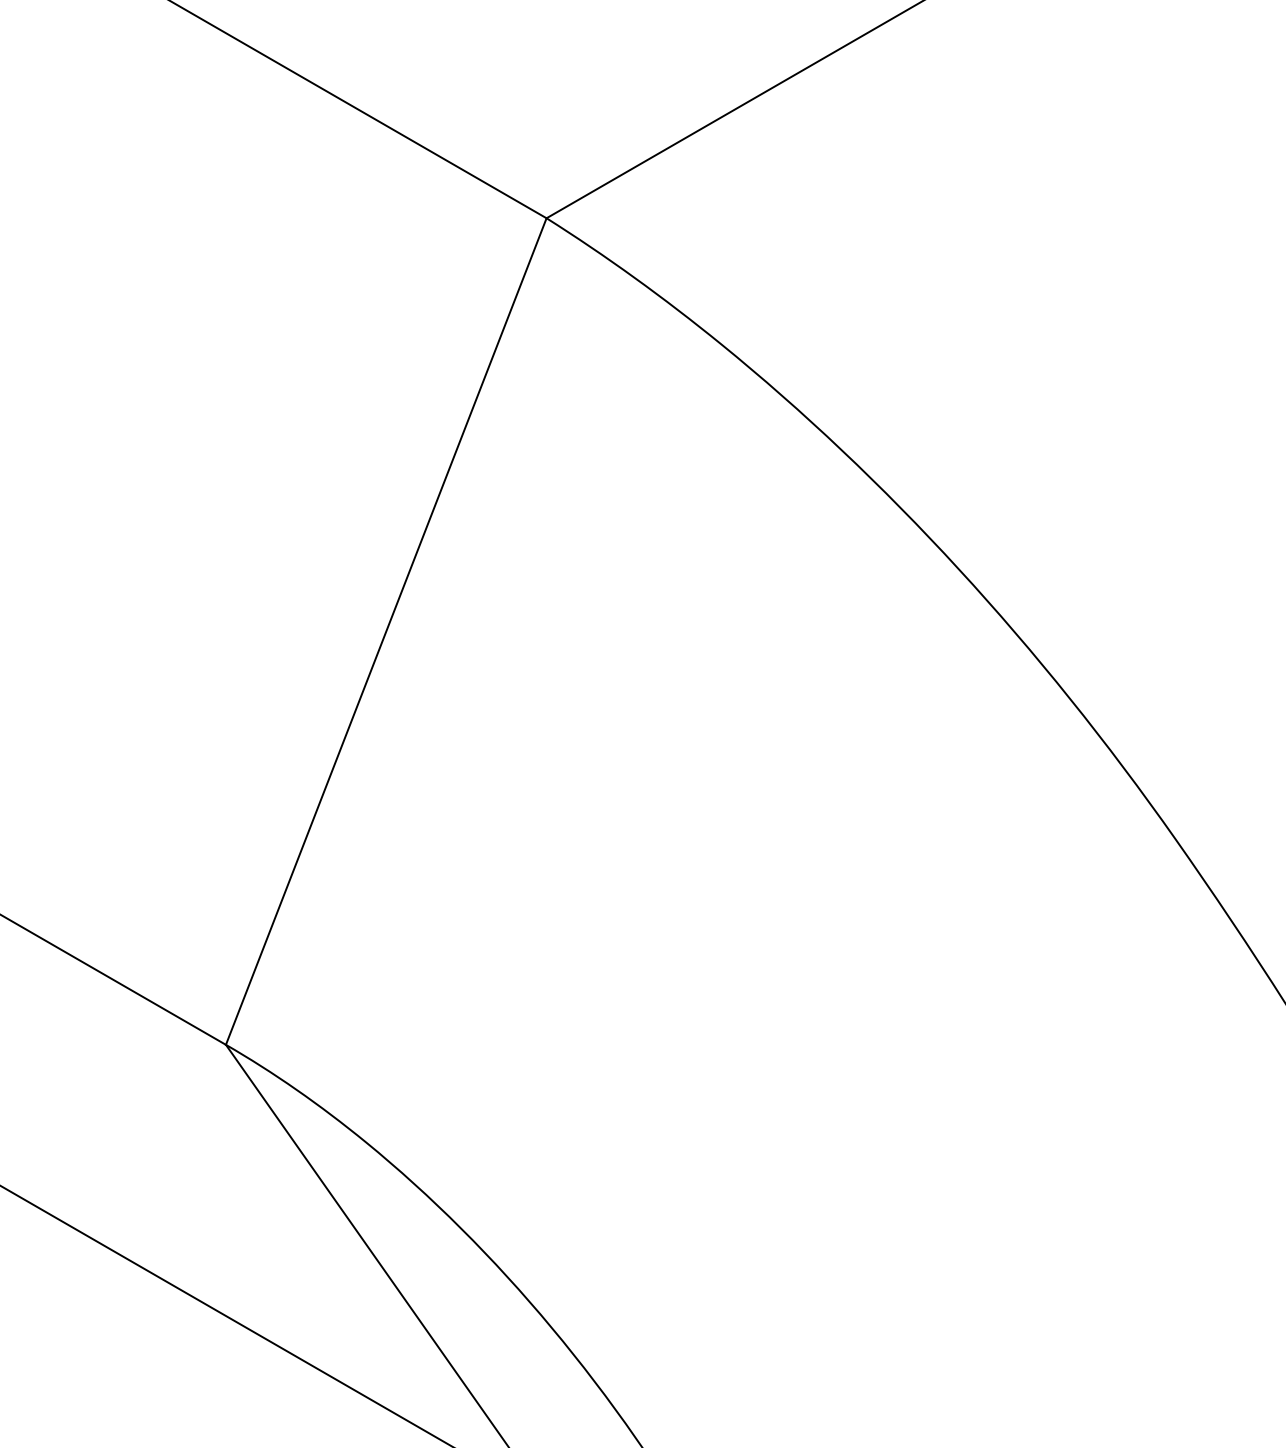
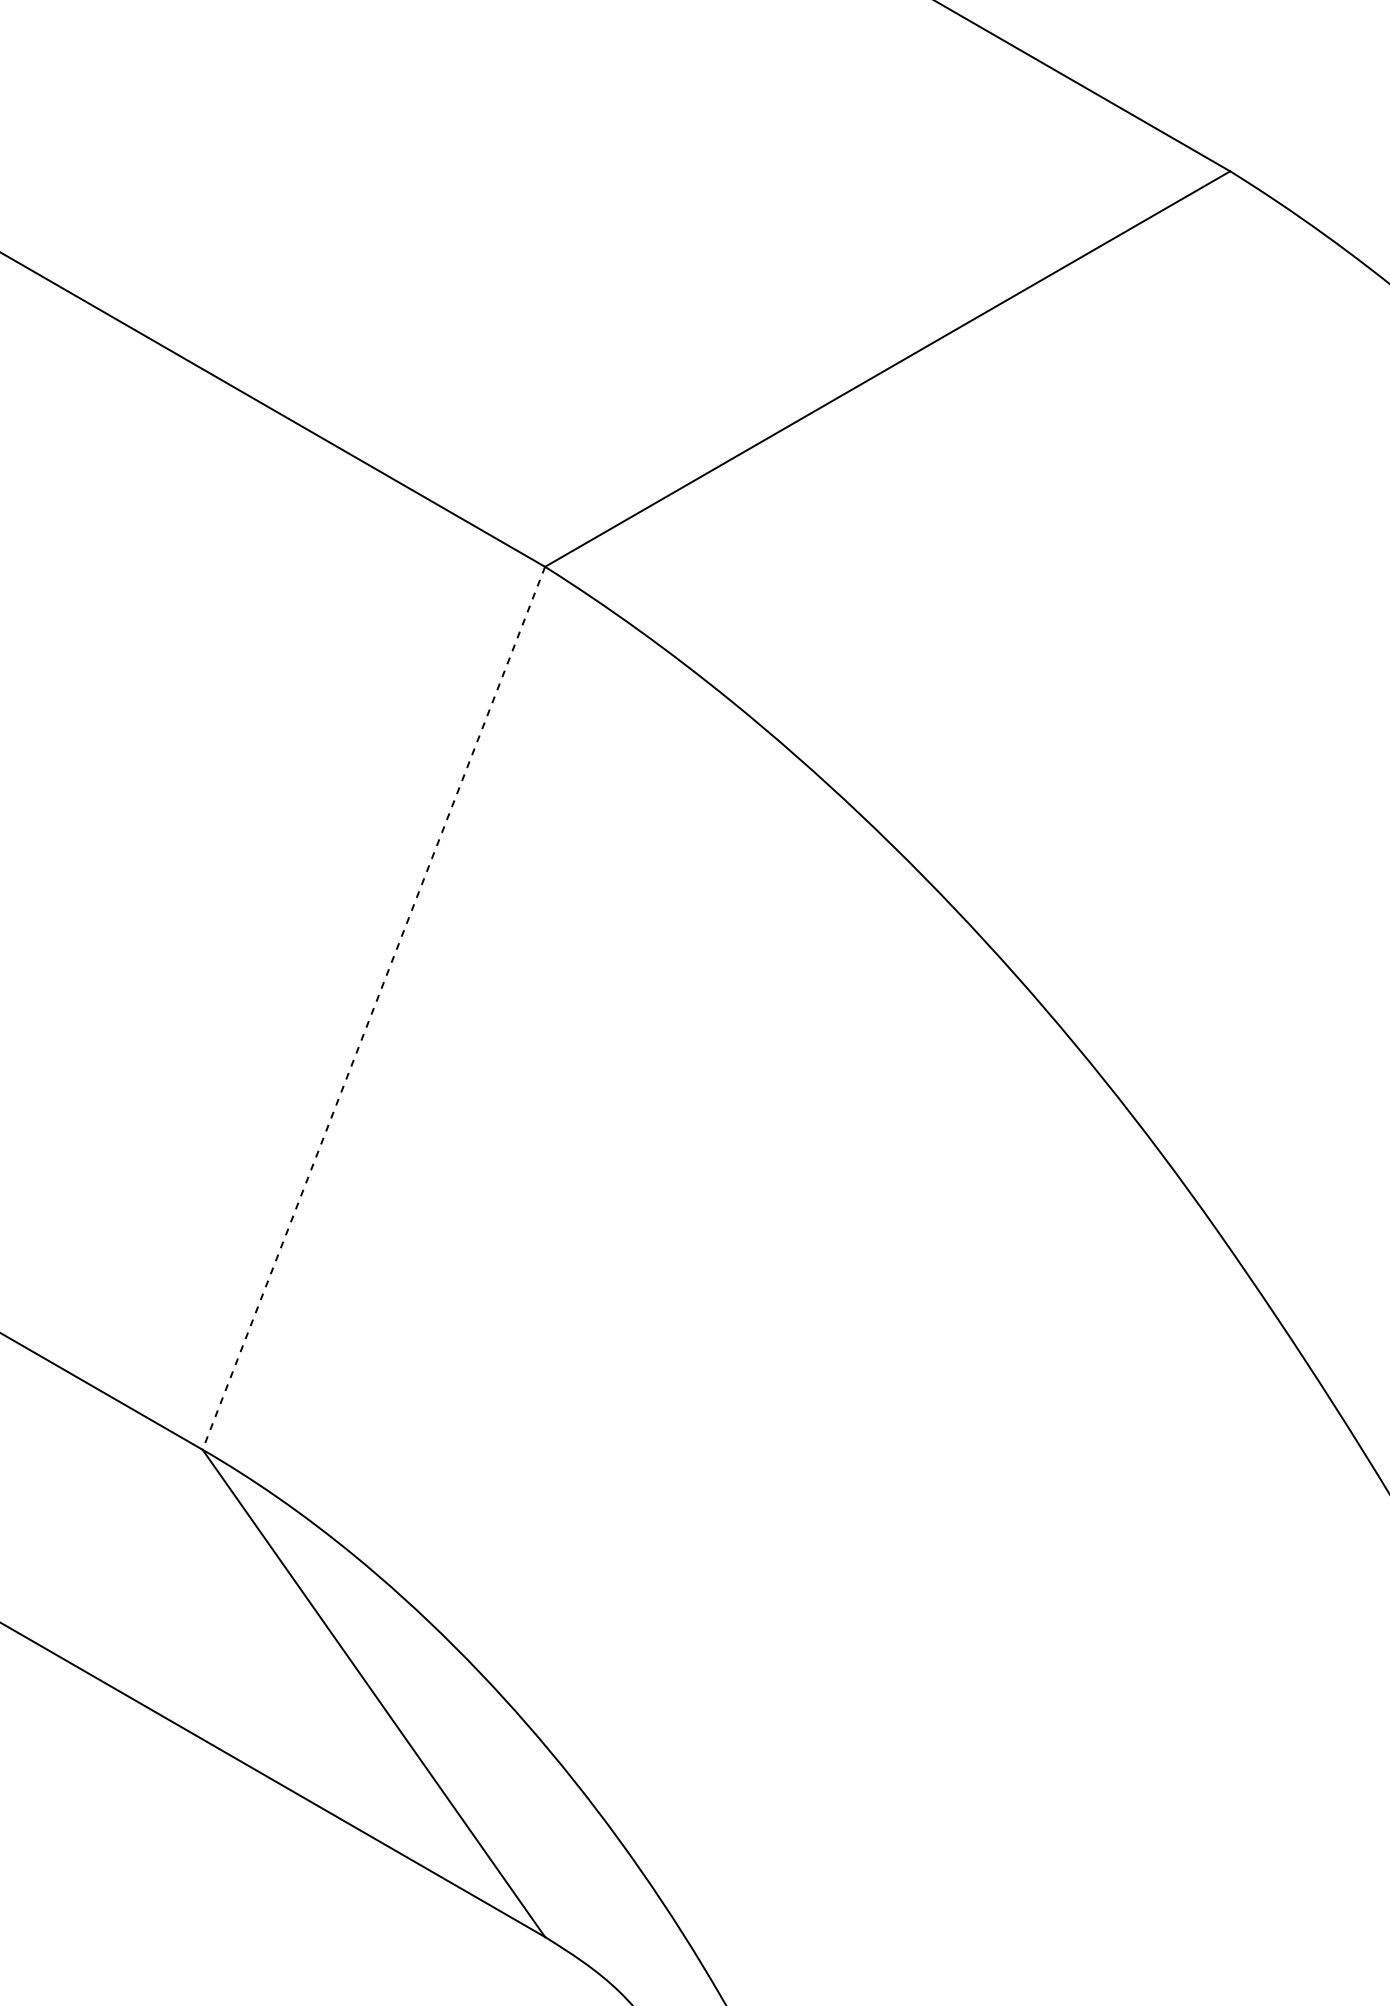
line: (385, 631) -> (373, 1008), solid -> dashed

